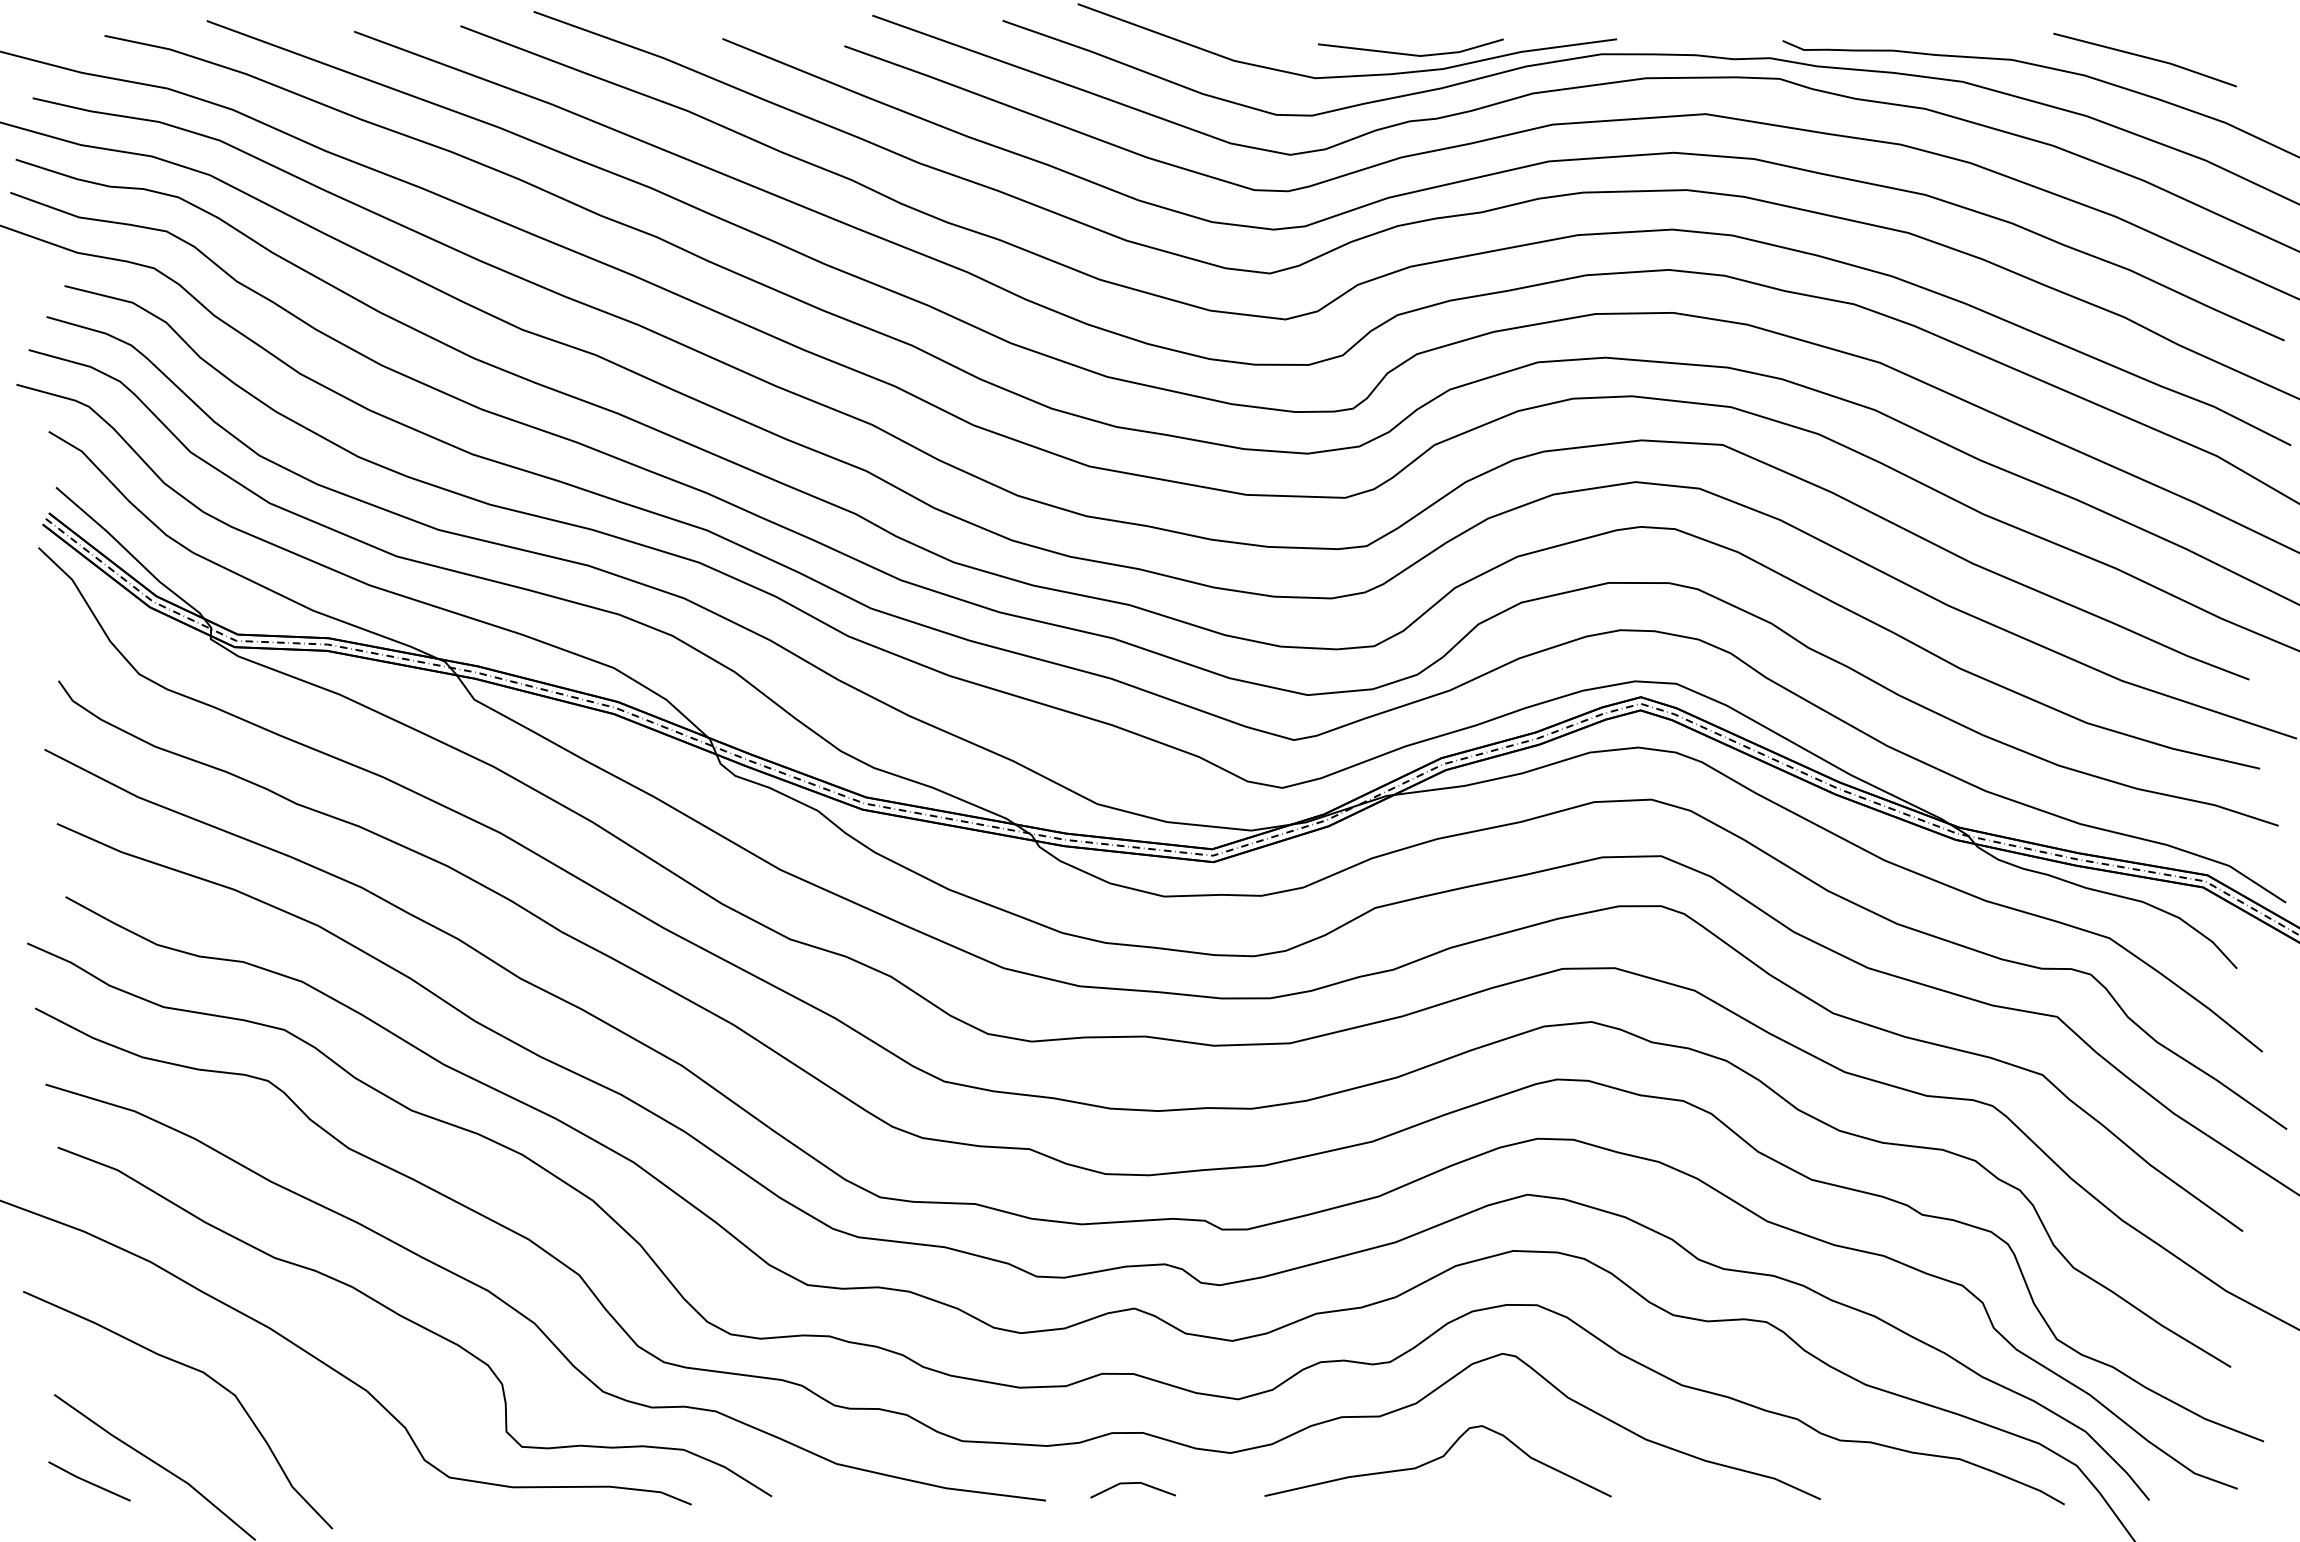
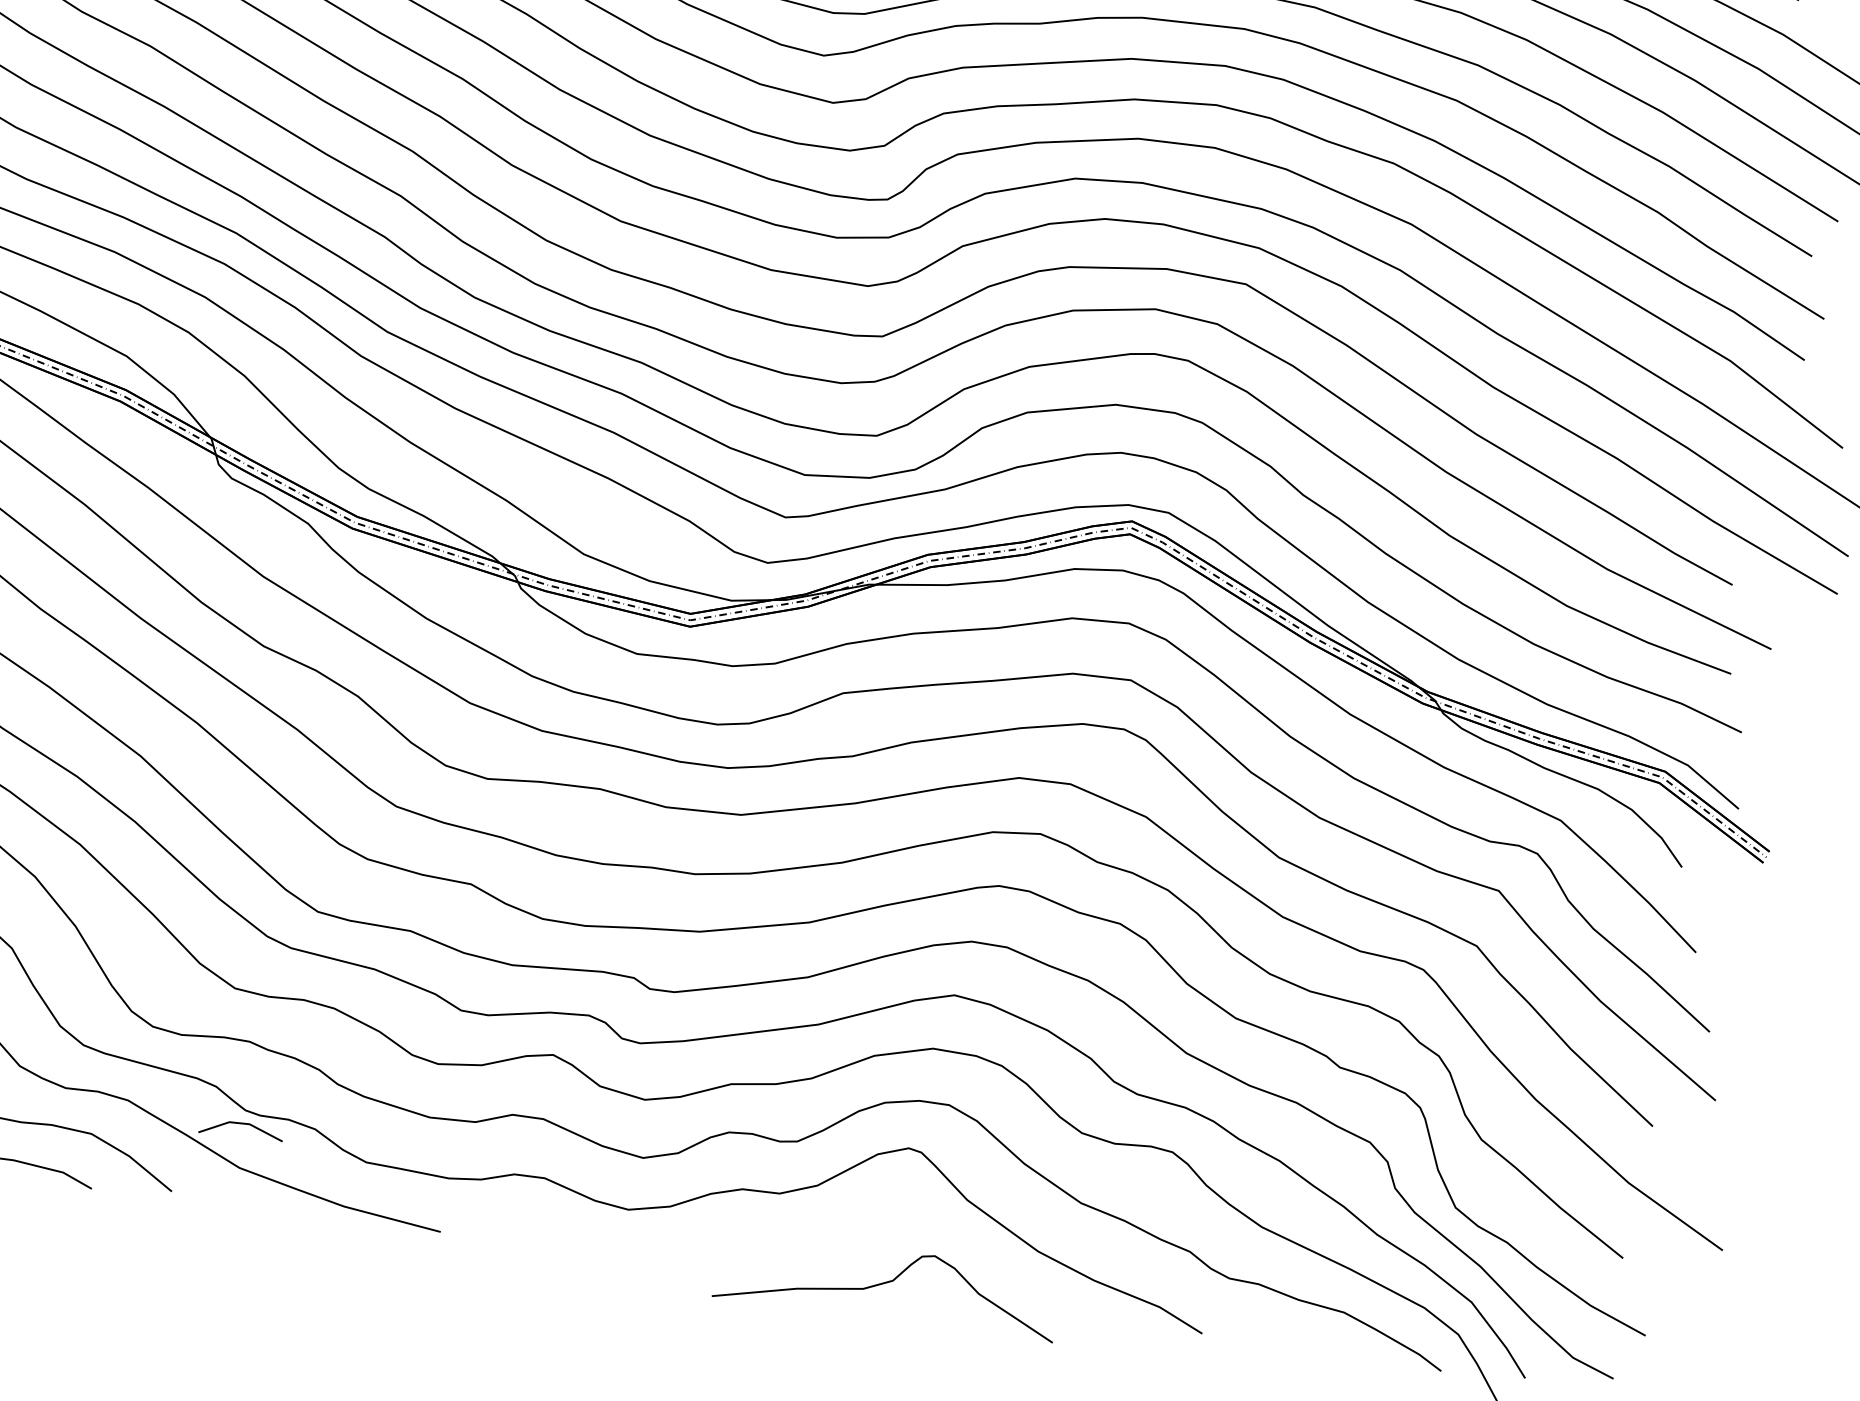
curve: (1436, 1460) -> (885, 1283), moved
line: (1129, 1484) -> (238, 1124), moved

